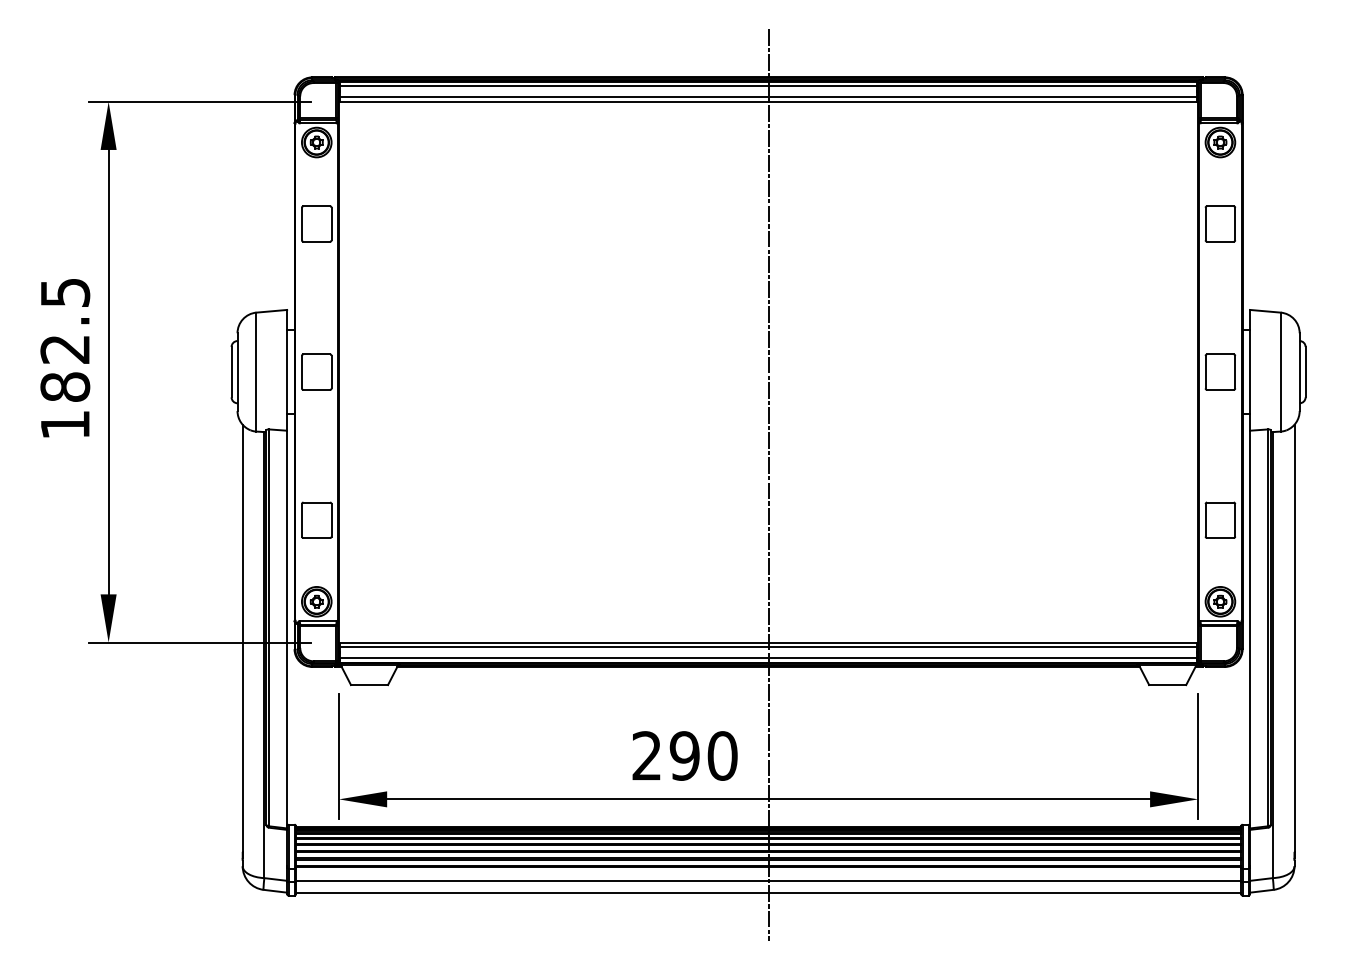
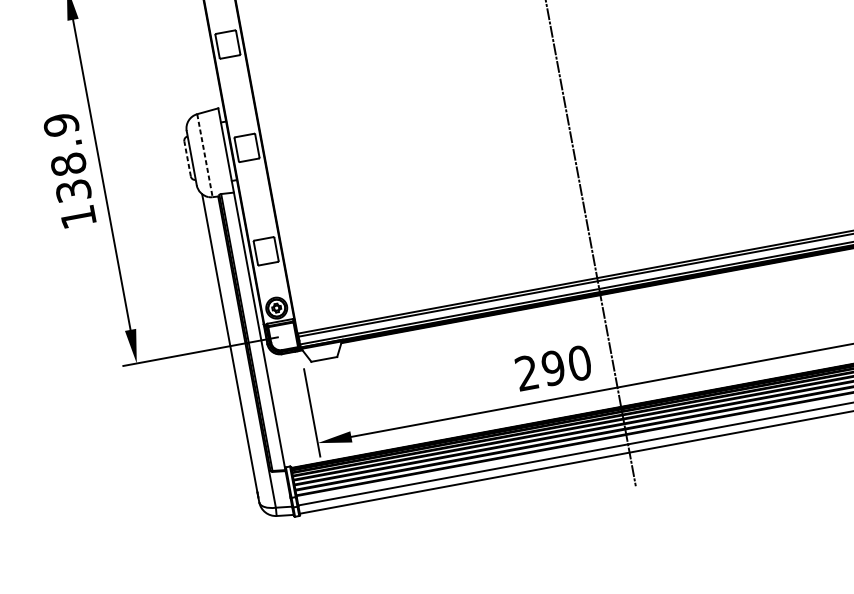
text: (65, 339) -> (67, 157), 182.5 -> 138.9
line: (231, 371) -> (187, 158), solid -> dashed
line: (256, 372) -> (205, 155), solid -> dashed

